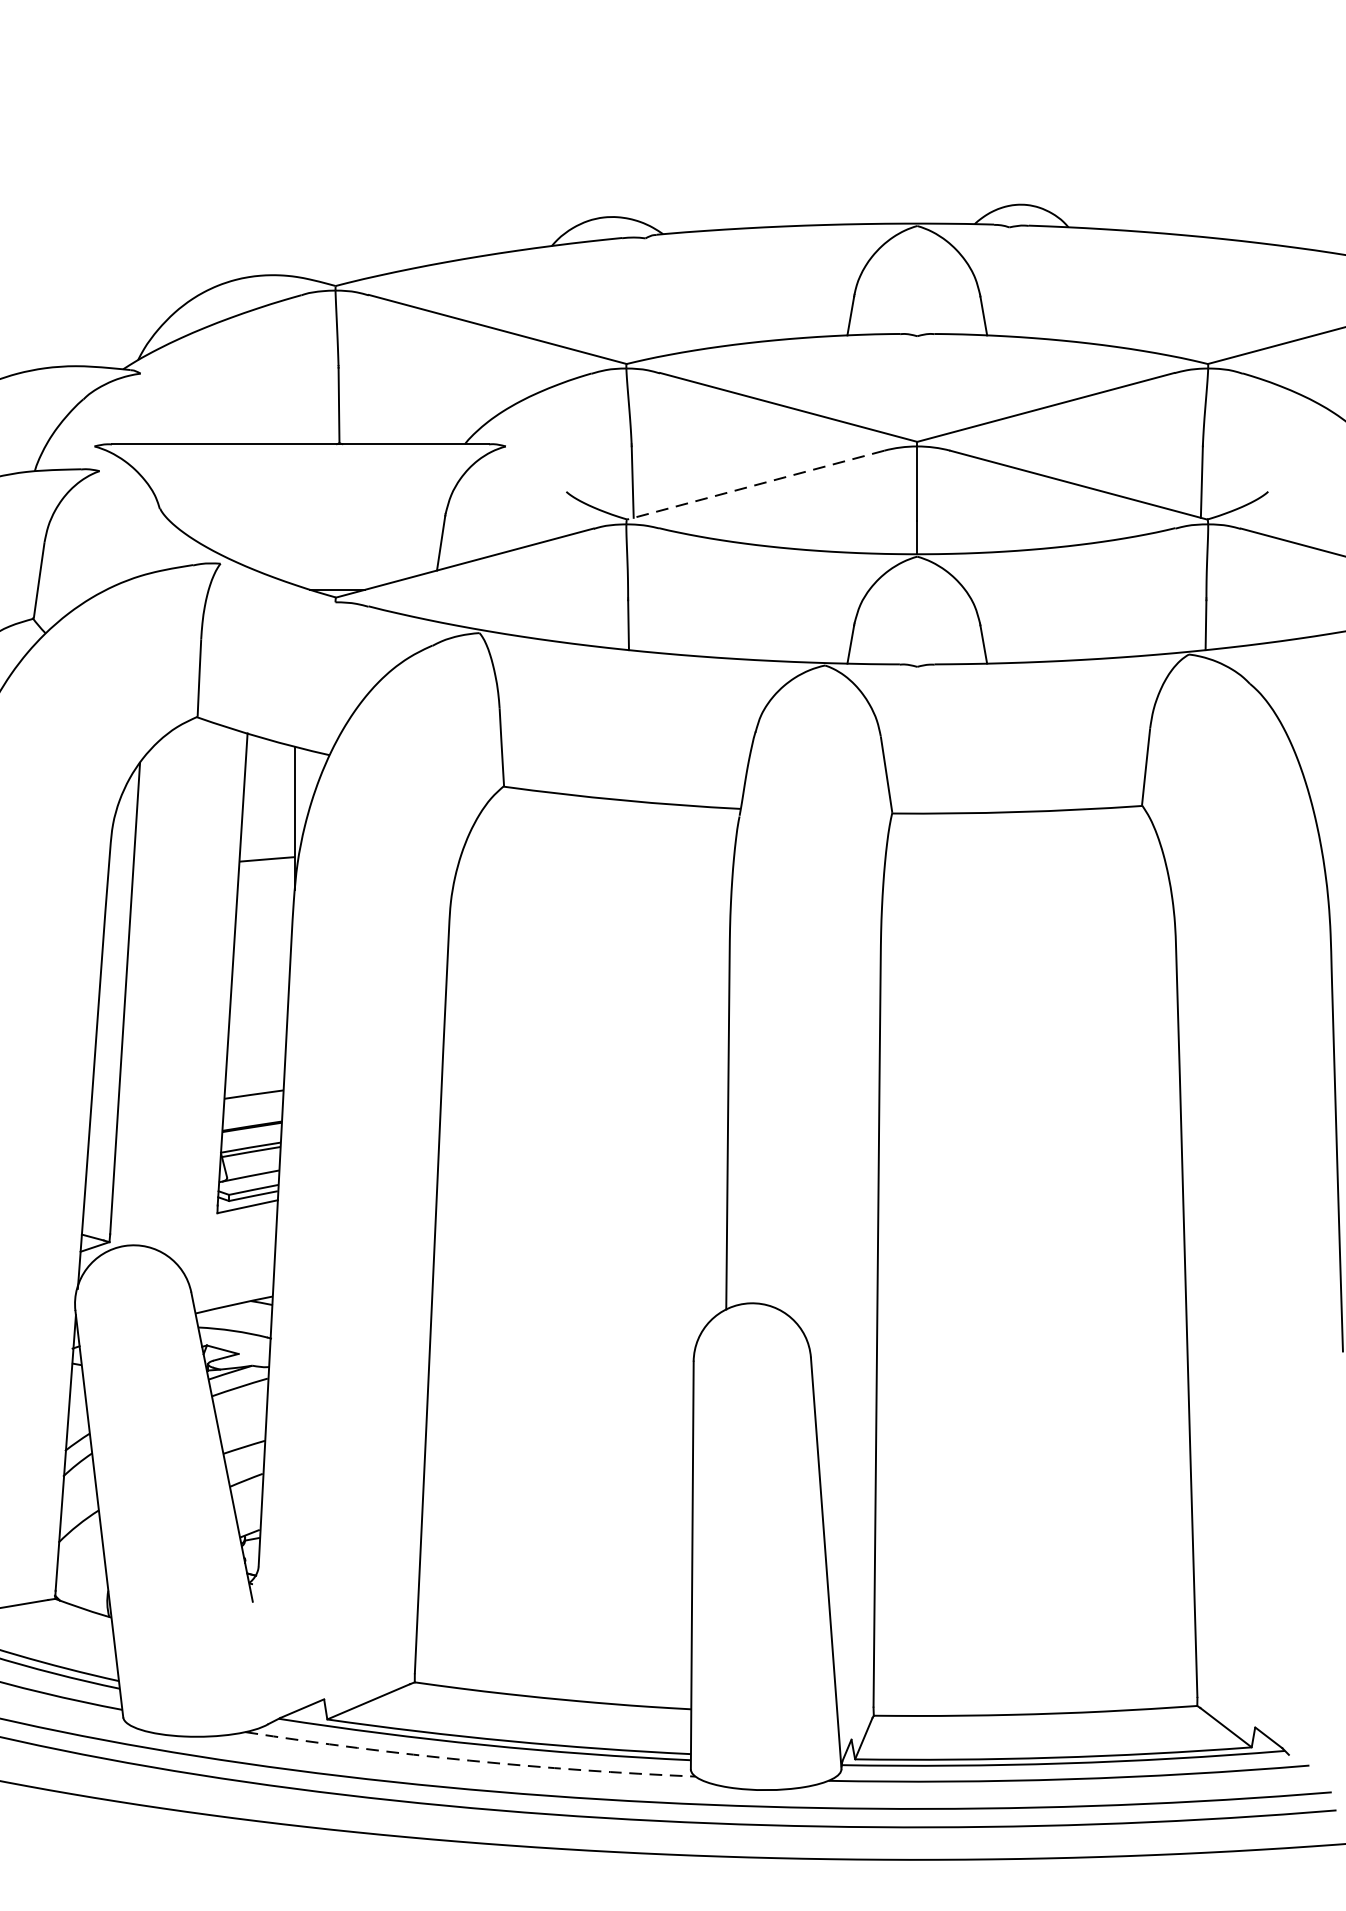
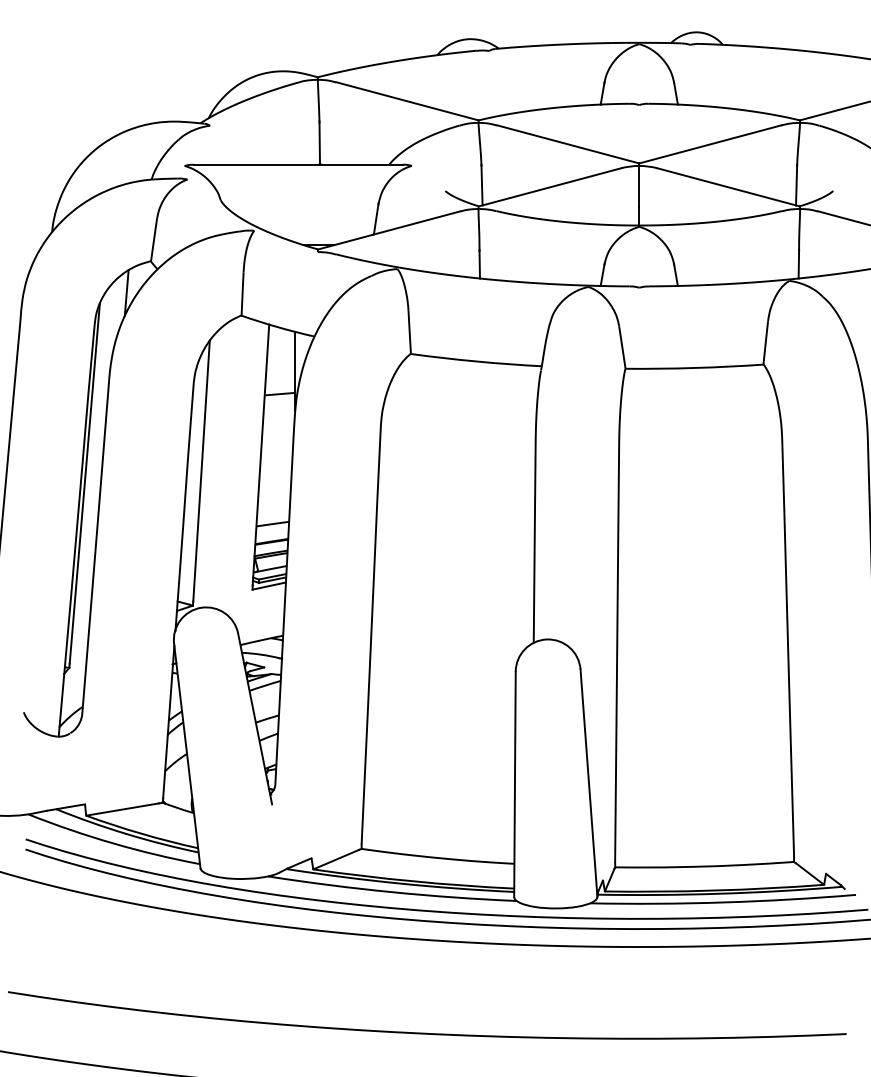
line: (756, 485) -> (550, 187), dashed -> solid
arc: (470, 1761) -> (392, 892), dashed -> solid

